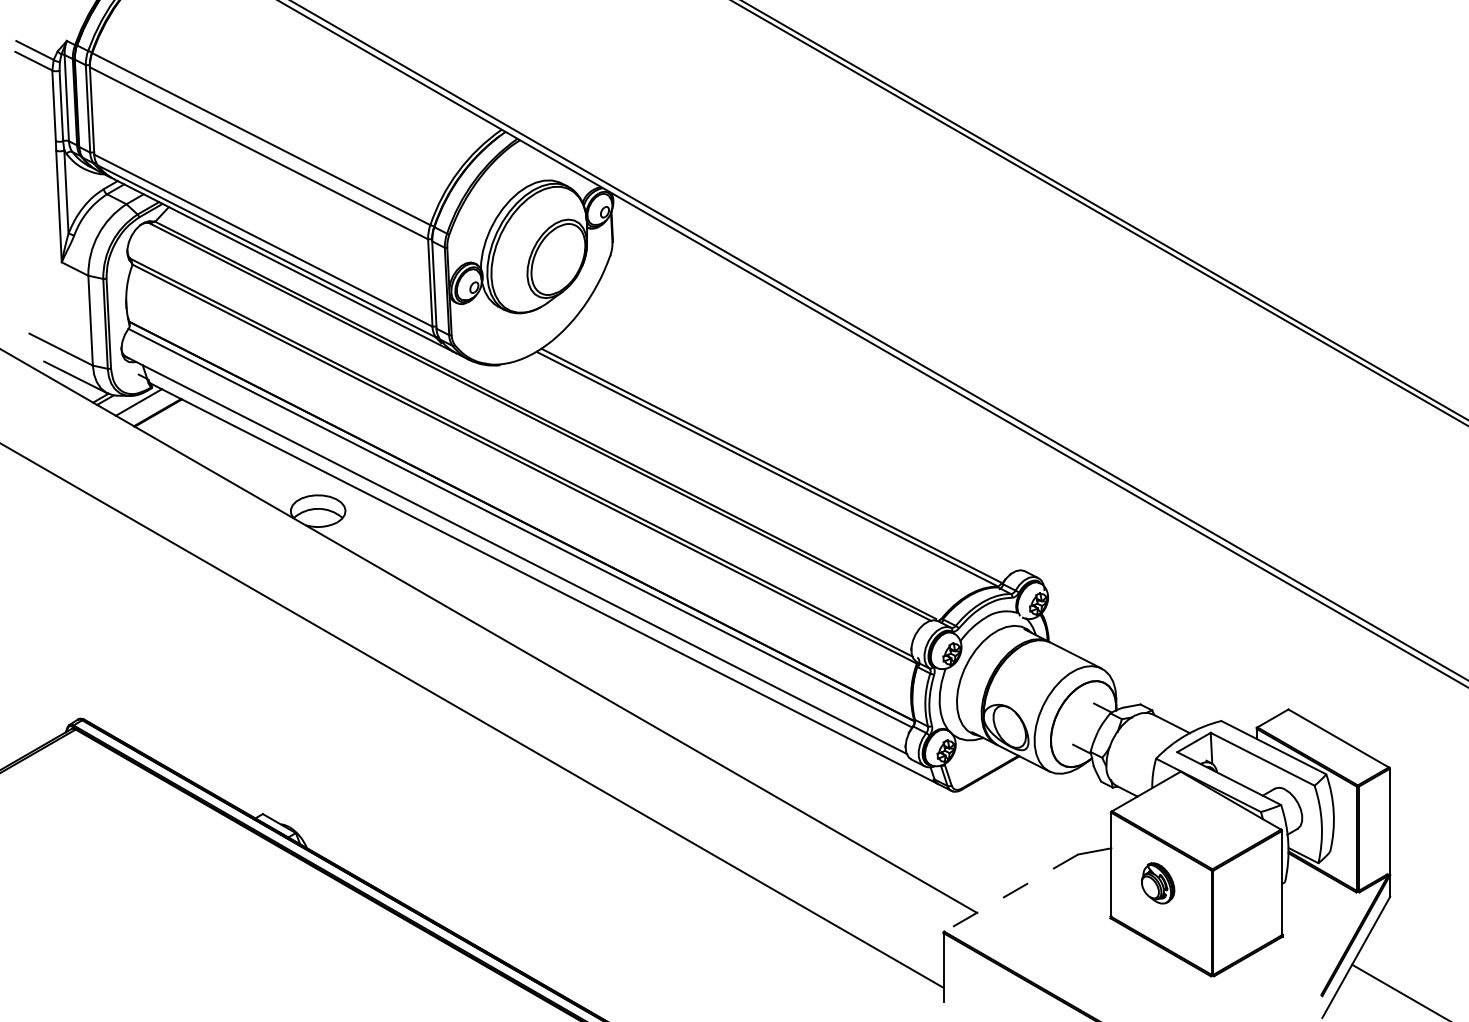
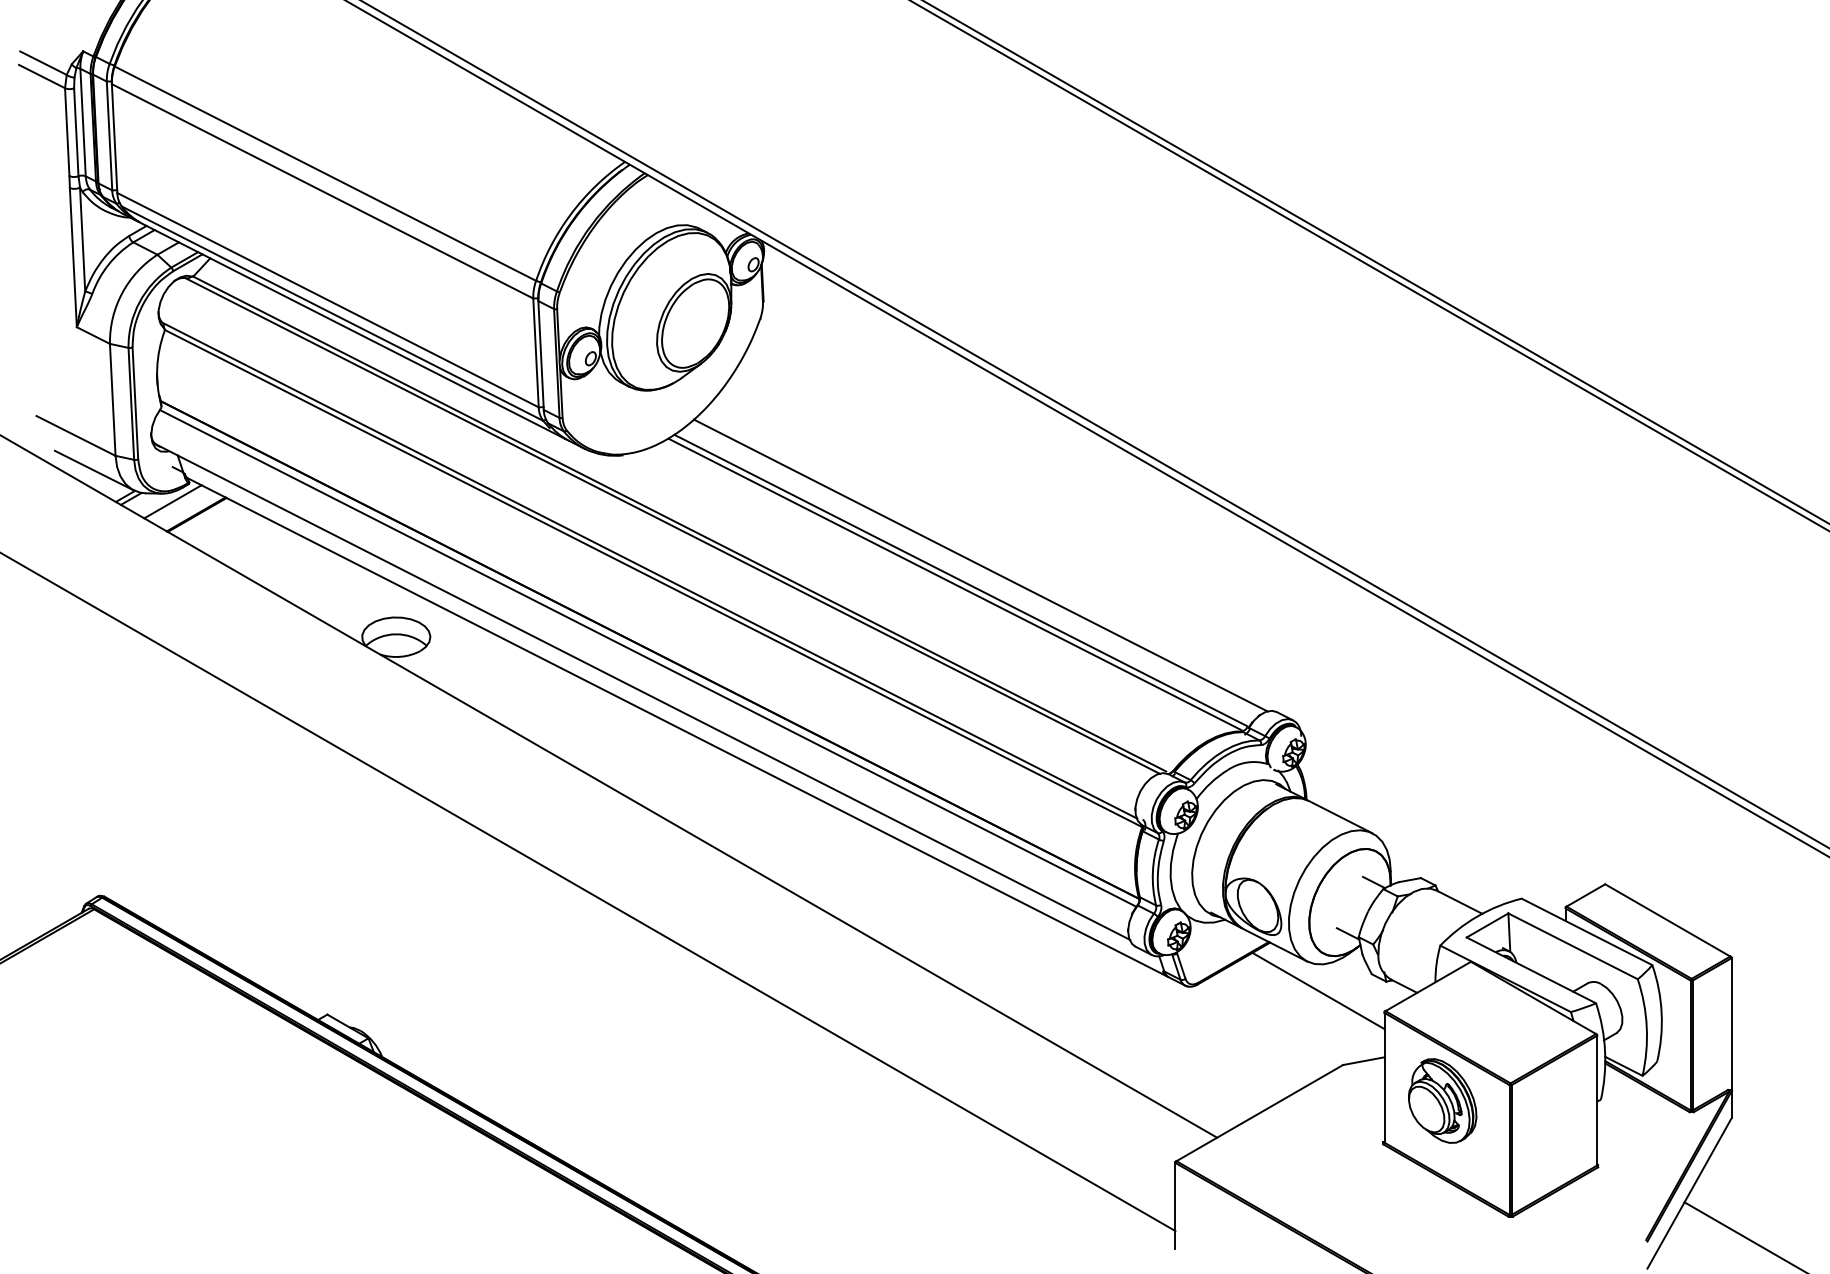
line: (787, 453) -> (980, 565), added
line: (1058, 794) -> (1318, 990), added
part: (1157, 883) -> (1442, 1100), size x1.67
line: (1010, 893) -> (1259, 1113), dashed -> solid

